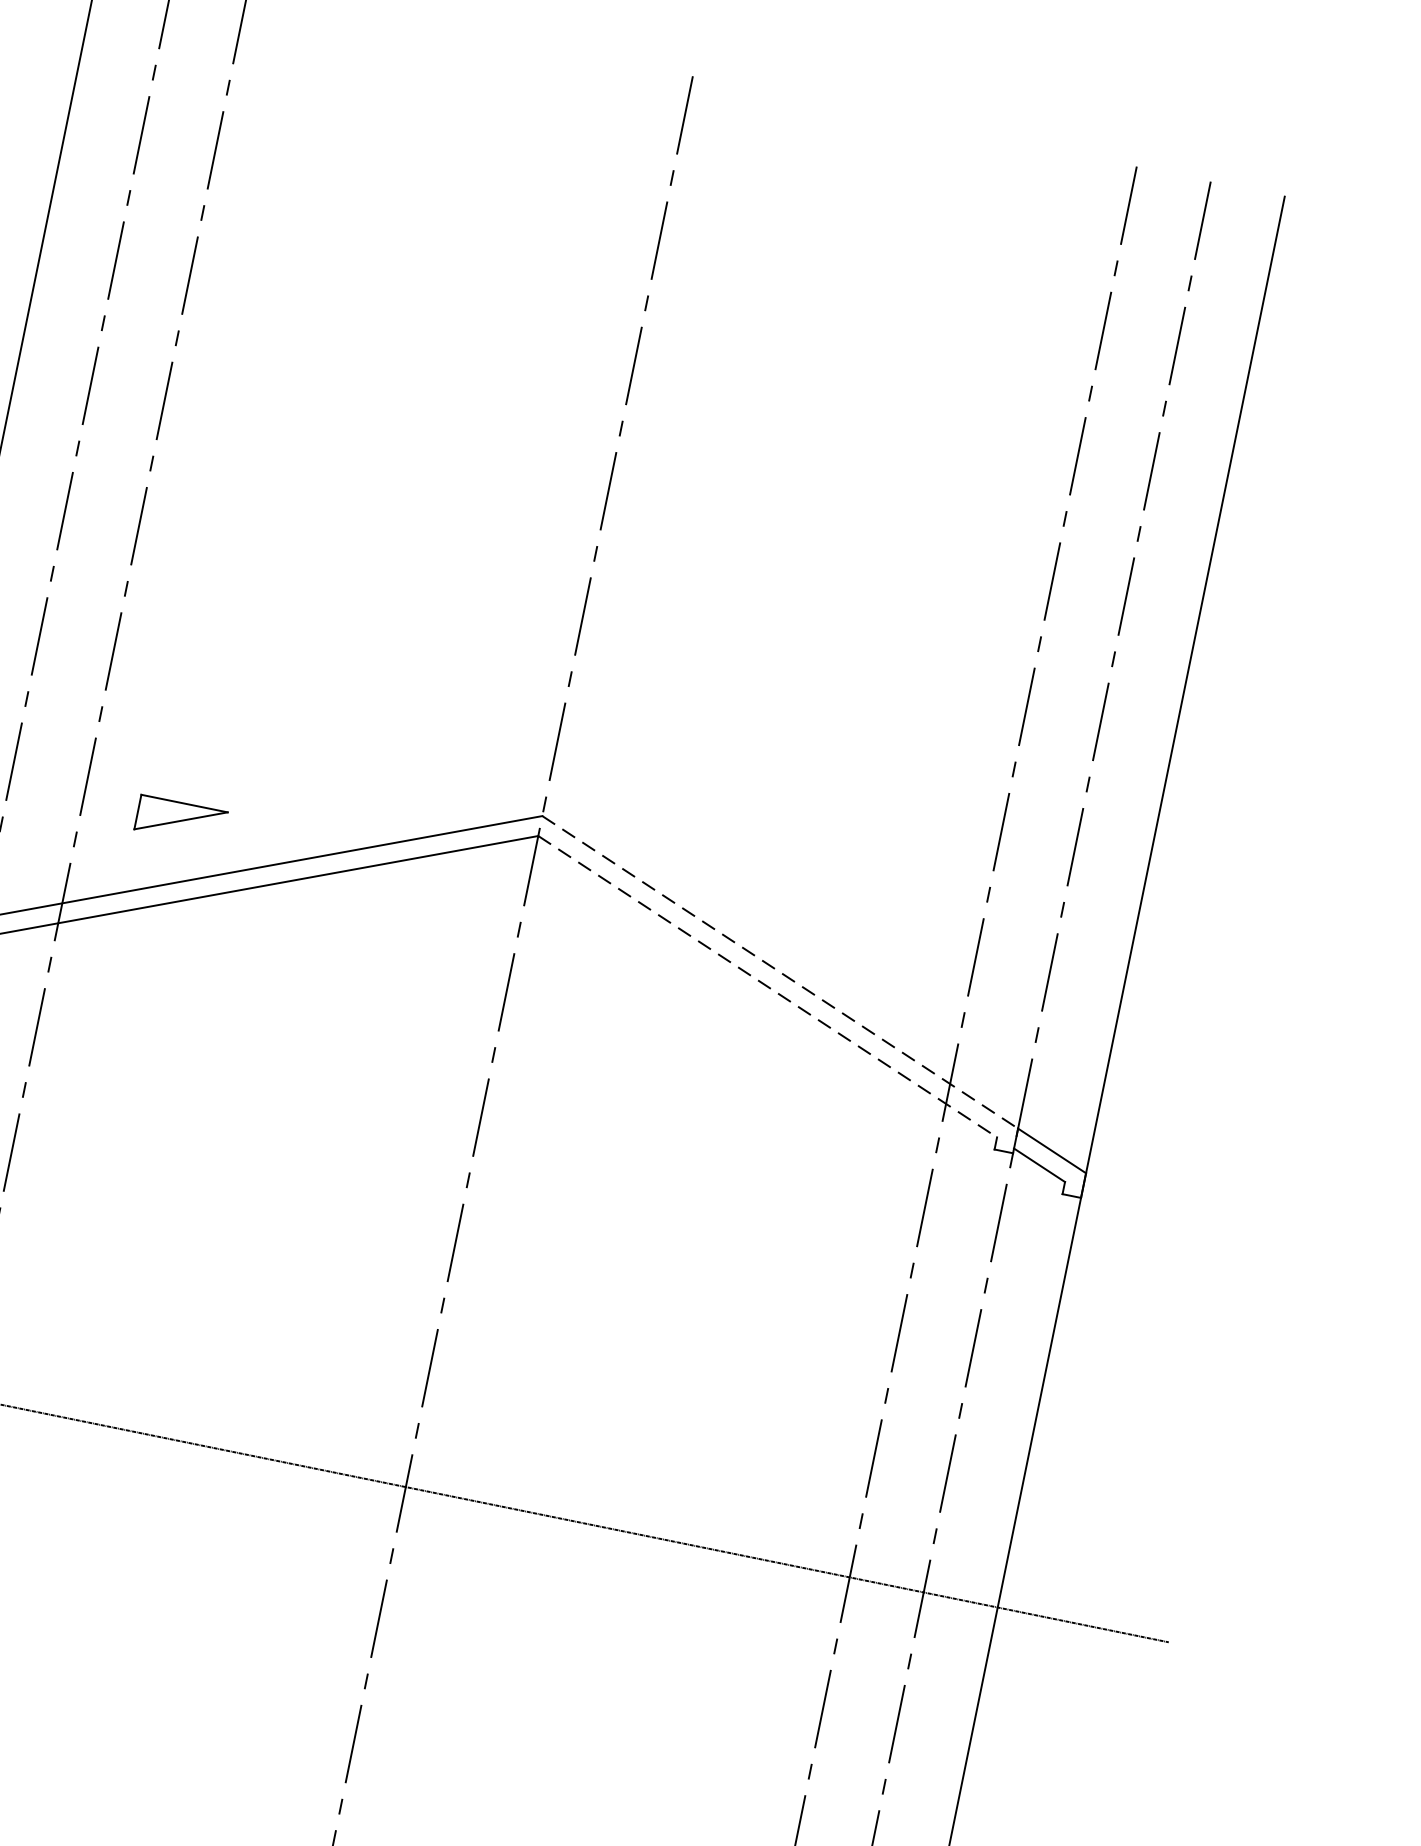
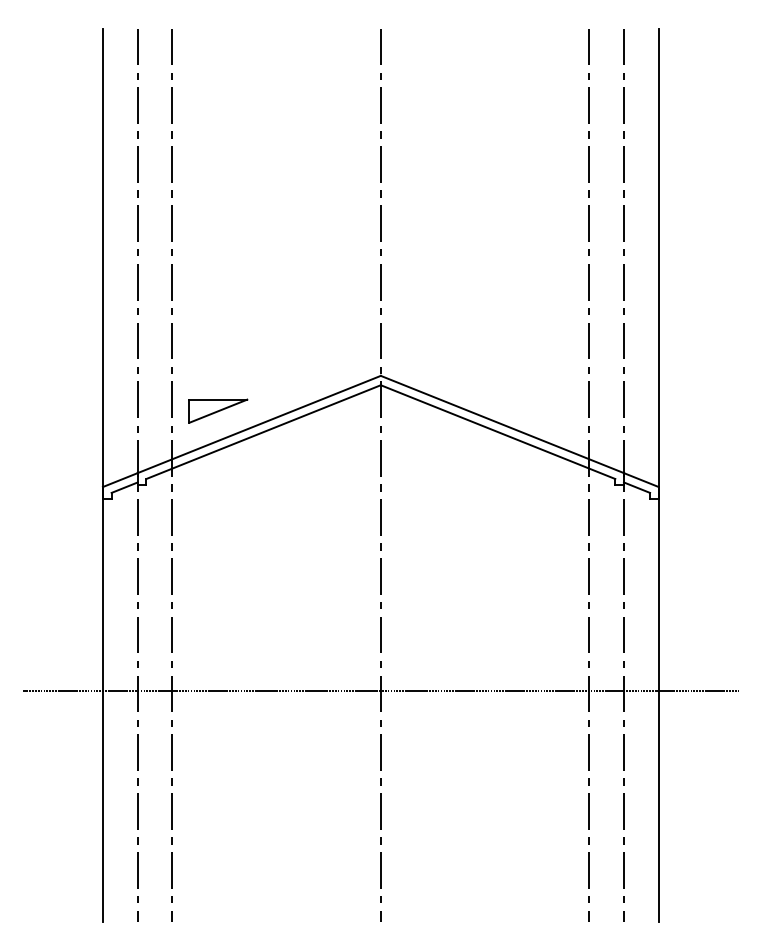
part: (181, 819) -> (218, 410), size x1.43
line: (780, 972) -> (502, 424), dashed -> solid
line: (768, 987) -> (498, 432), dashed -> solid

